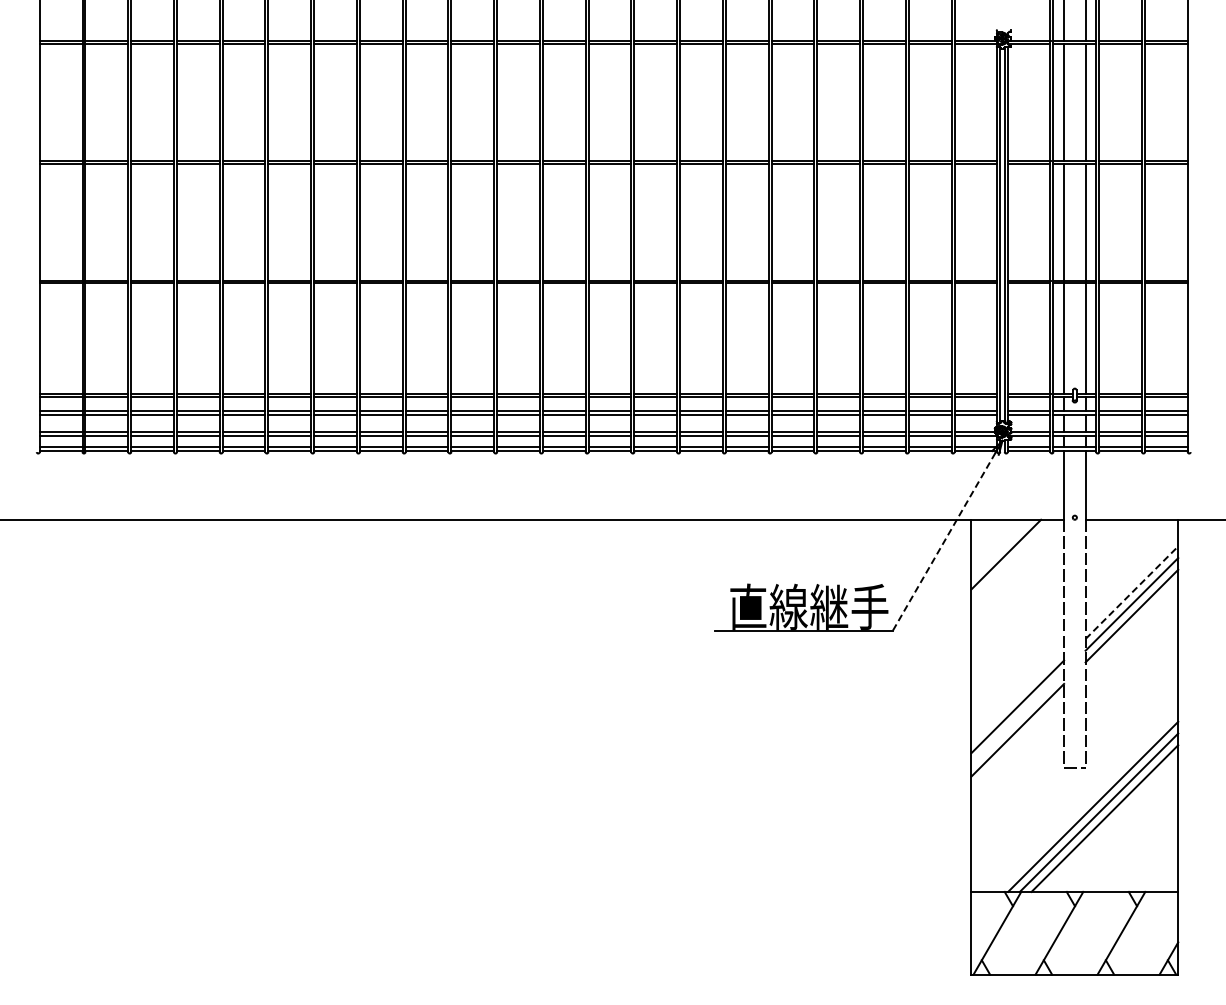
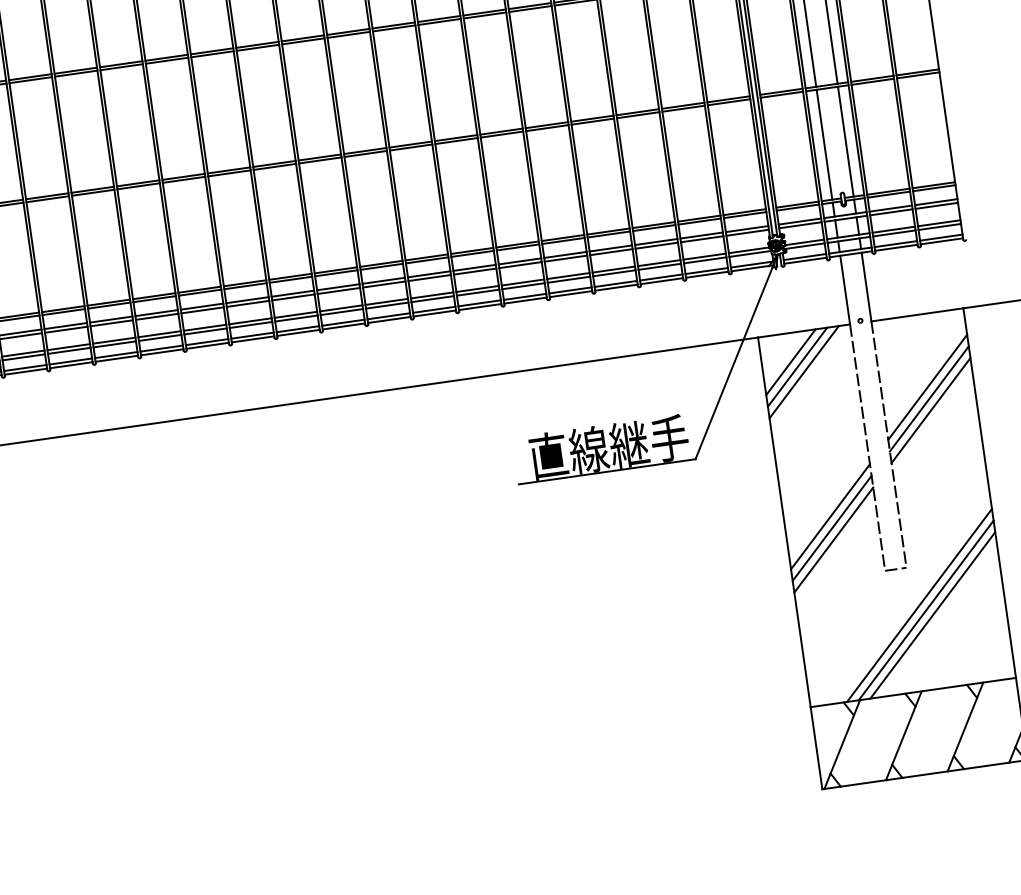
line: (944, 542) -> (734, 363), dashed -> solid
line: (1000, 548) -> (790, 361), added
line: (1011, 560) -> (803, 372), added
line: (1132, 592) -> (928, 387), dashed -> solid
line: (1017, 718) -> (831, 528), added

